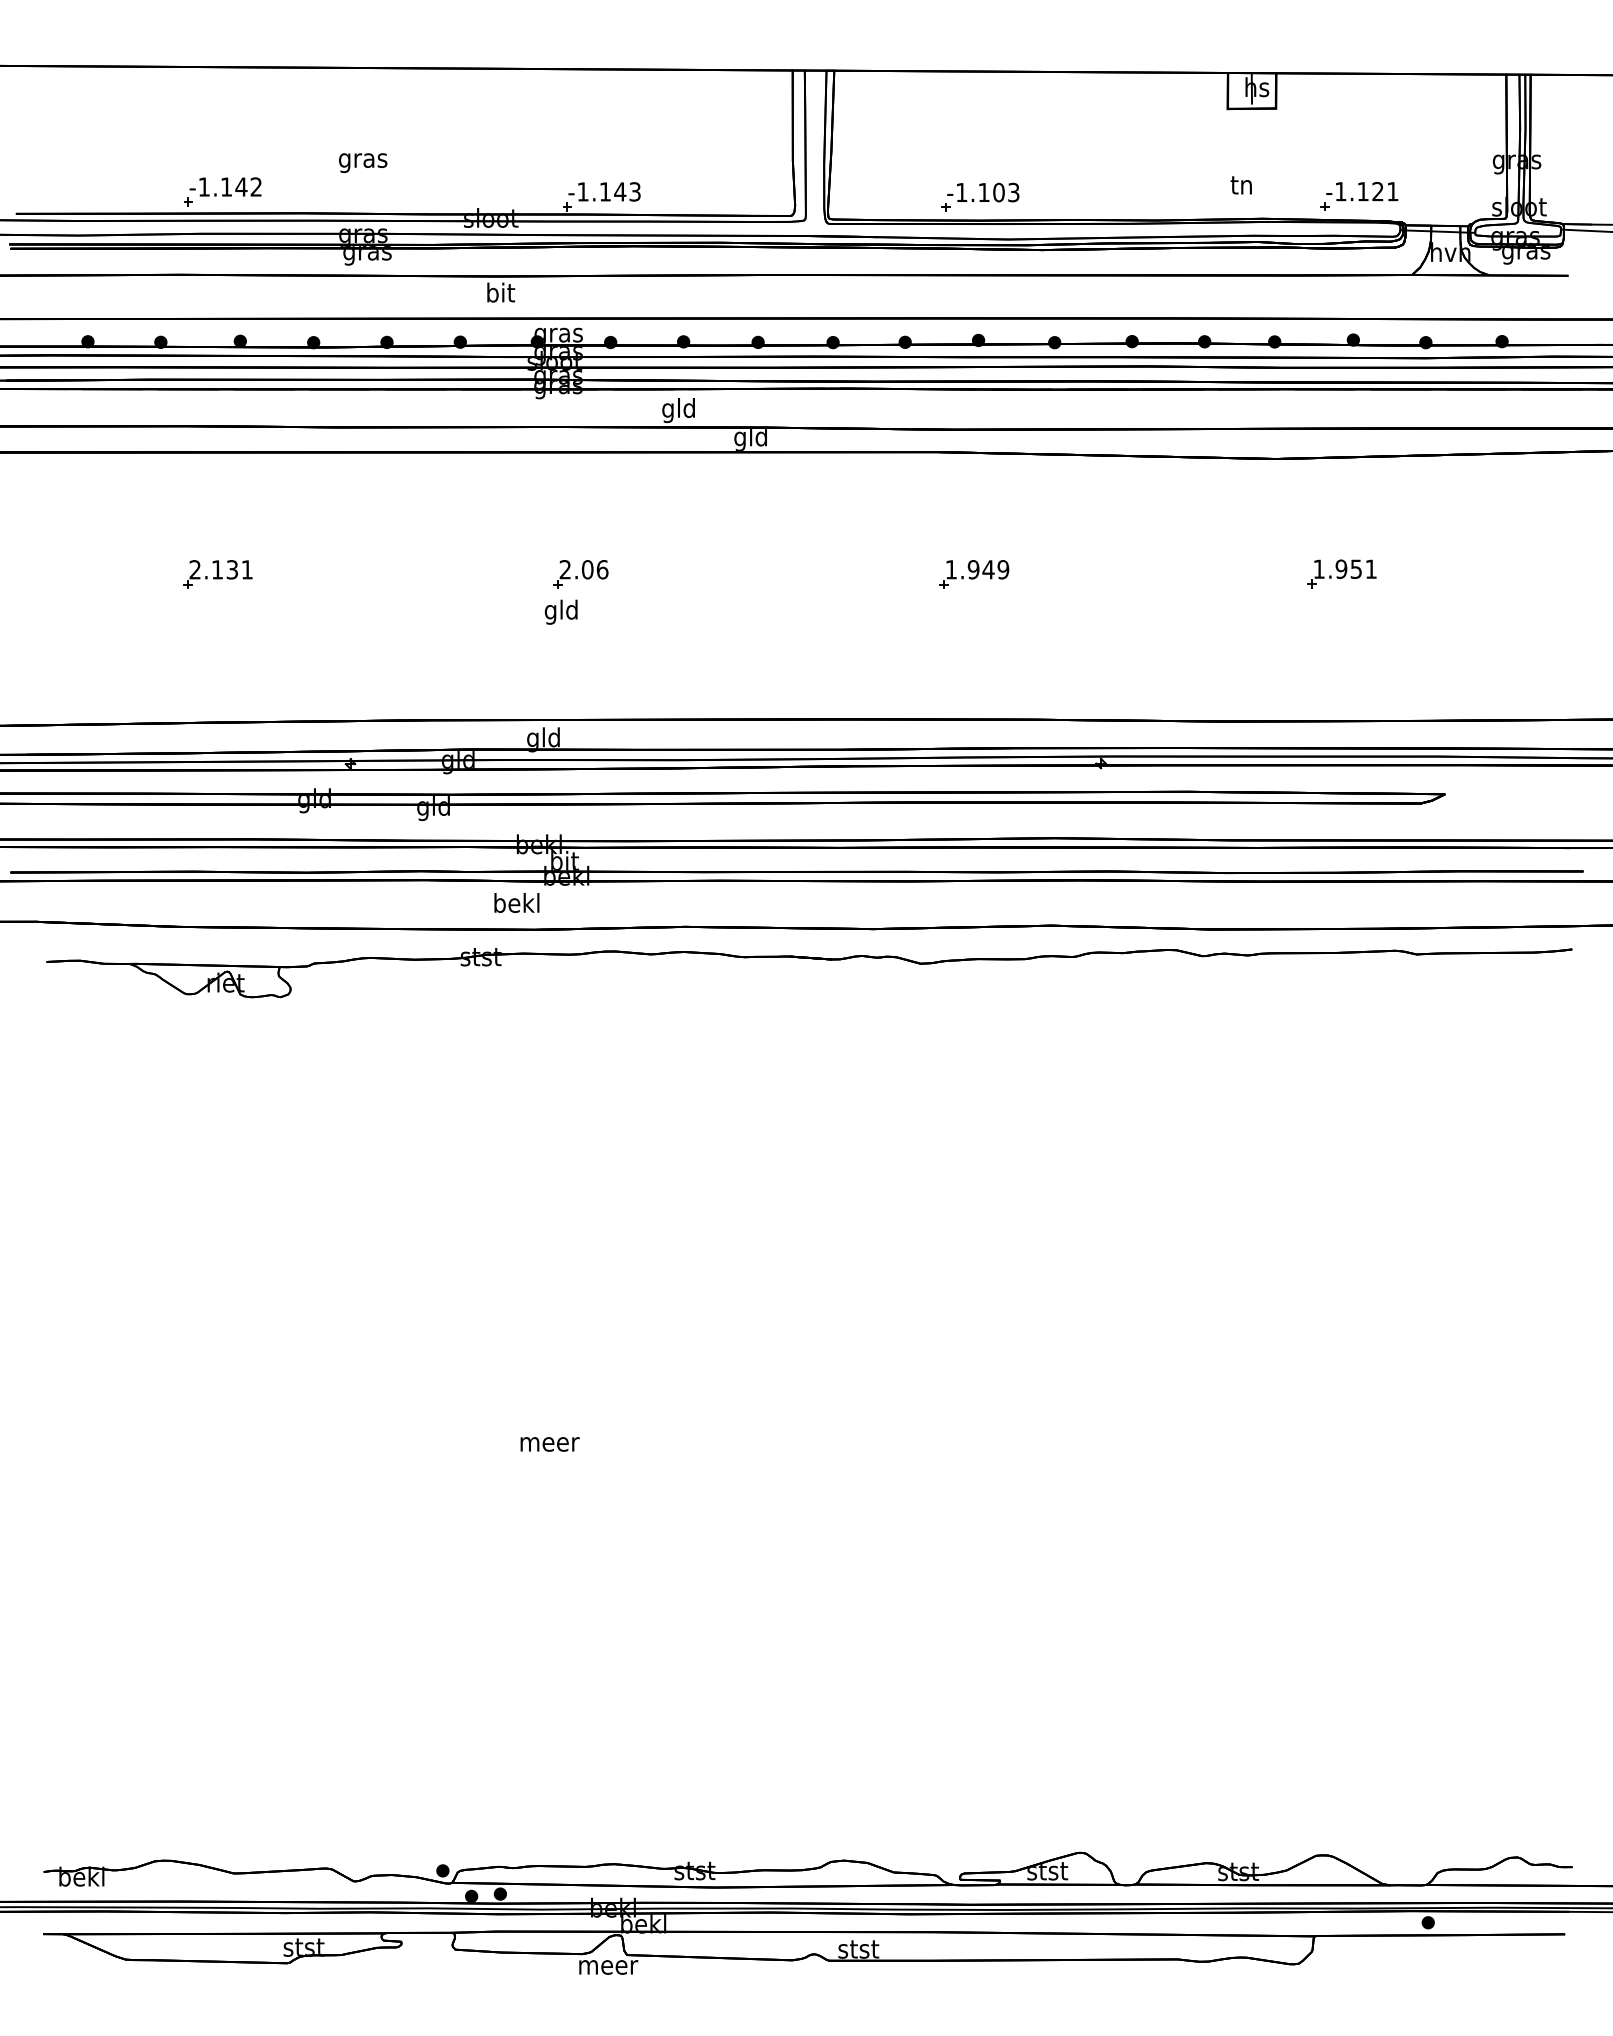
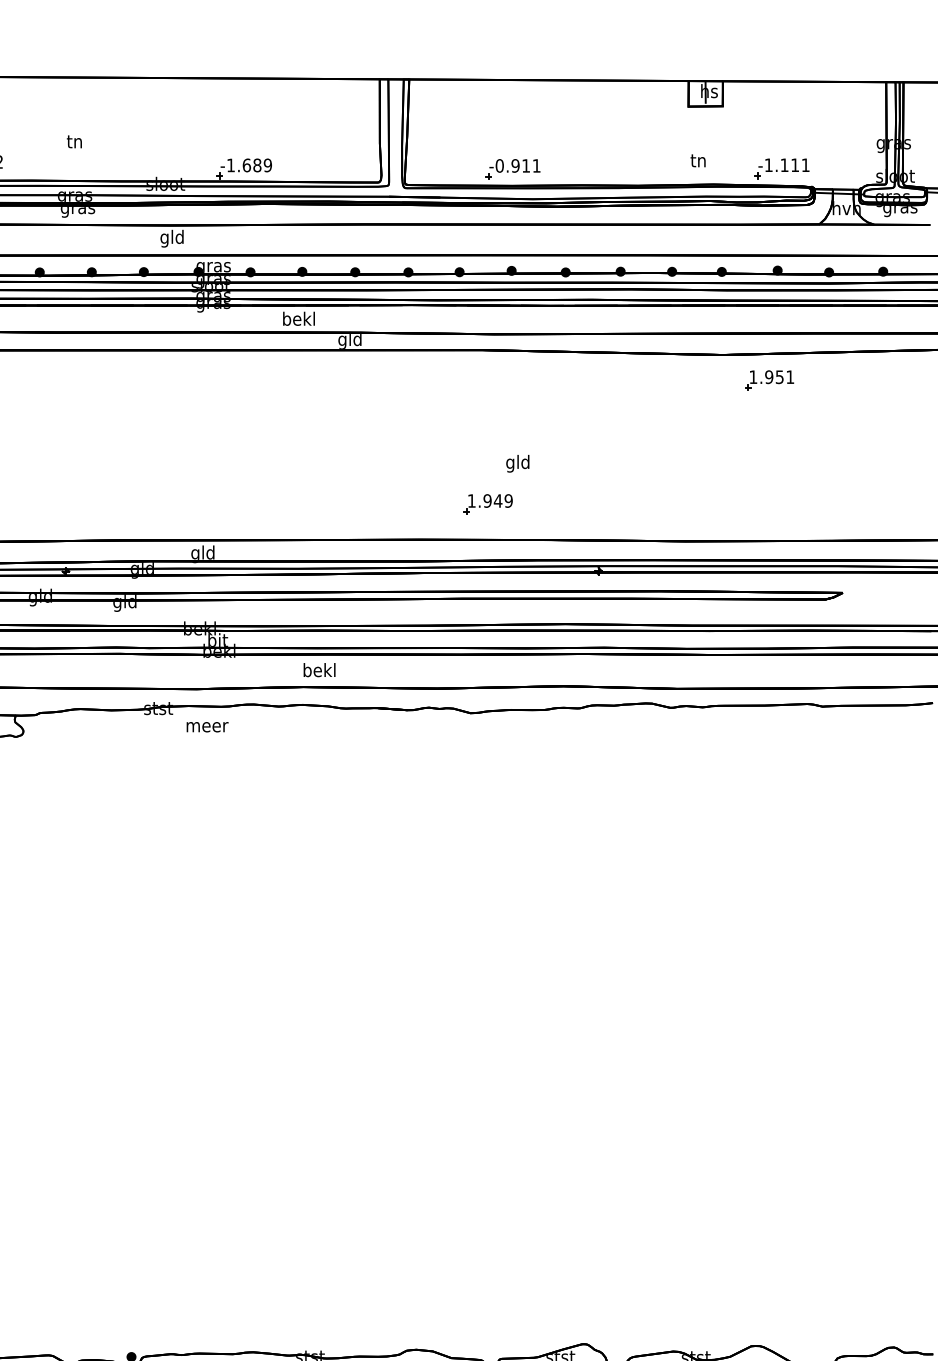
text: (363, 161) -> (75, 143), gras -> tn
text: (1377, 190) -> (794, 164), -1.121 -> -1.111
text: (619, 191) -> (256, 165), -1.143 -> -1.689
text: (987, 192) -> (518, 165), -1.103 -> -0.911
text: (499, 294) -> (171, 238), bit -> gld
text: (678, 410) -> (298, 320), gld -> bekl
part: (1341, 573) -> (769, 380), moved
part: (580, 574) -> (229, 436), removed
part: (974, 574) -> (488, 504), moved
text: (560, 611) -> (517, 463), moved
text: (516, 902) -> (319, 669), moved
text: (549, 1444) -> (207, 727), moved

